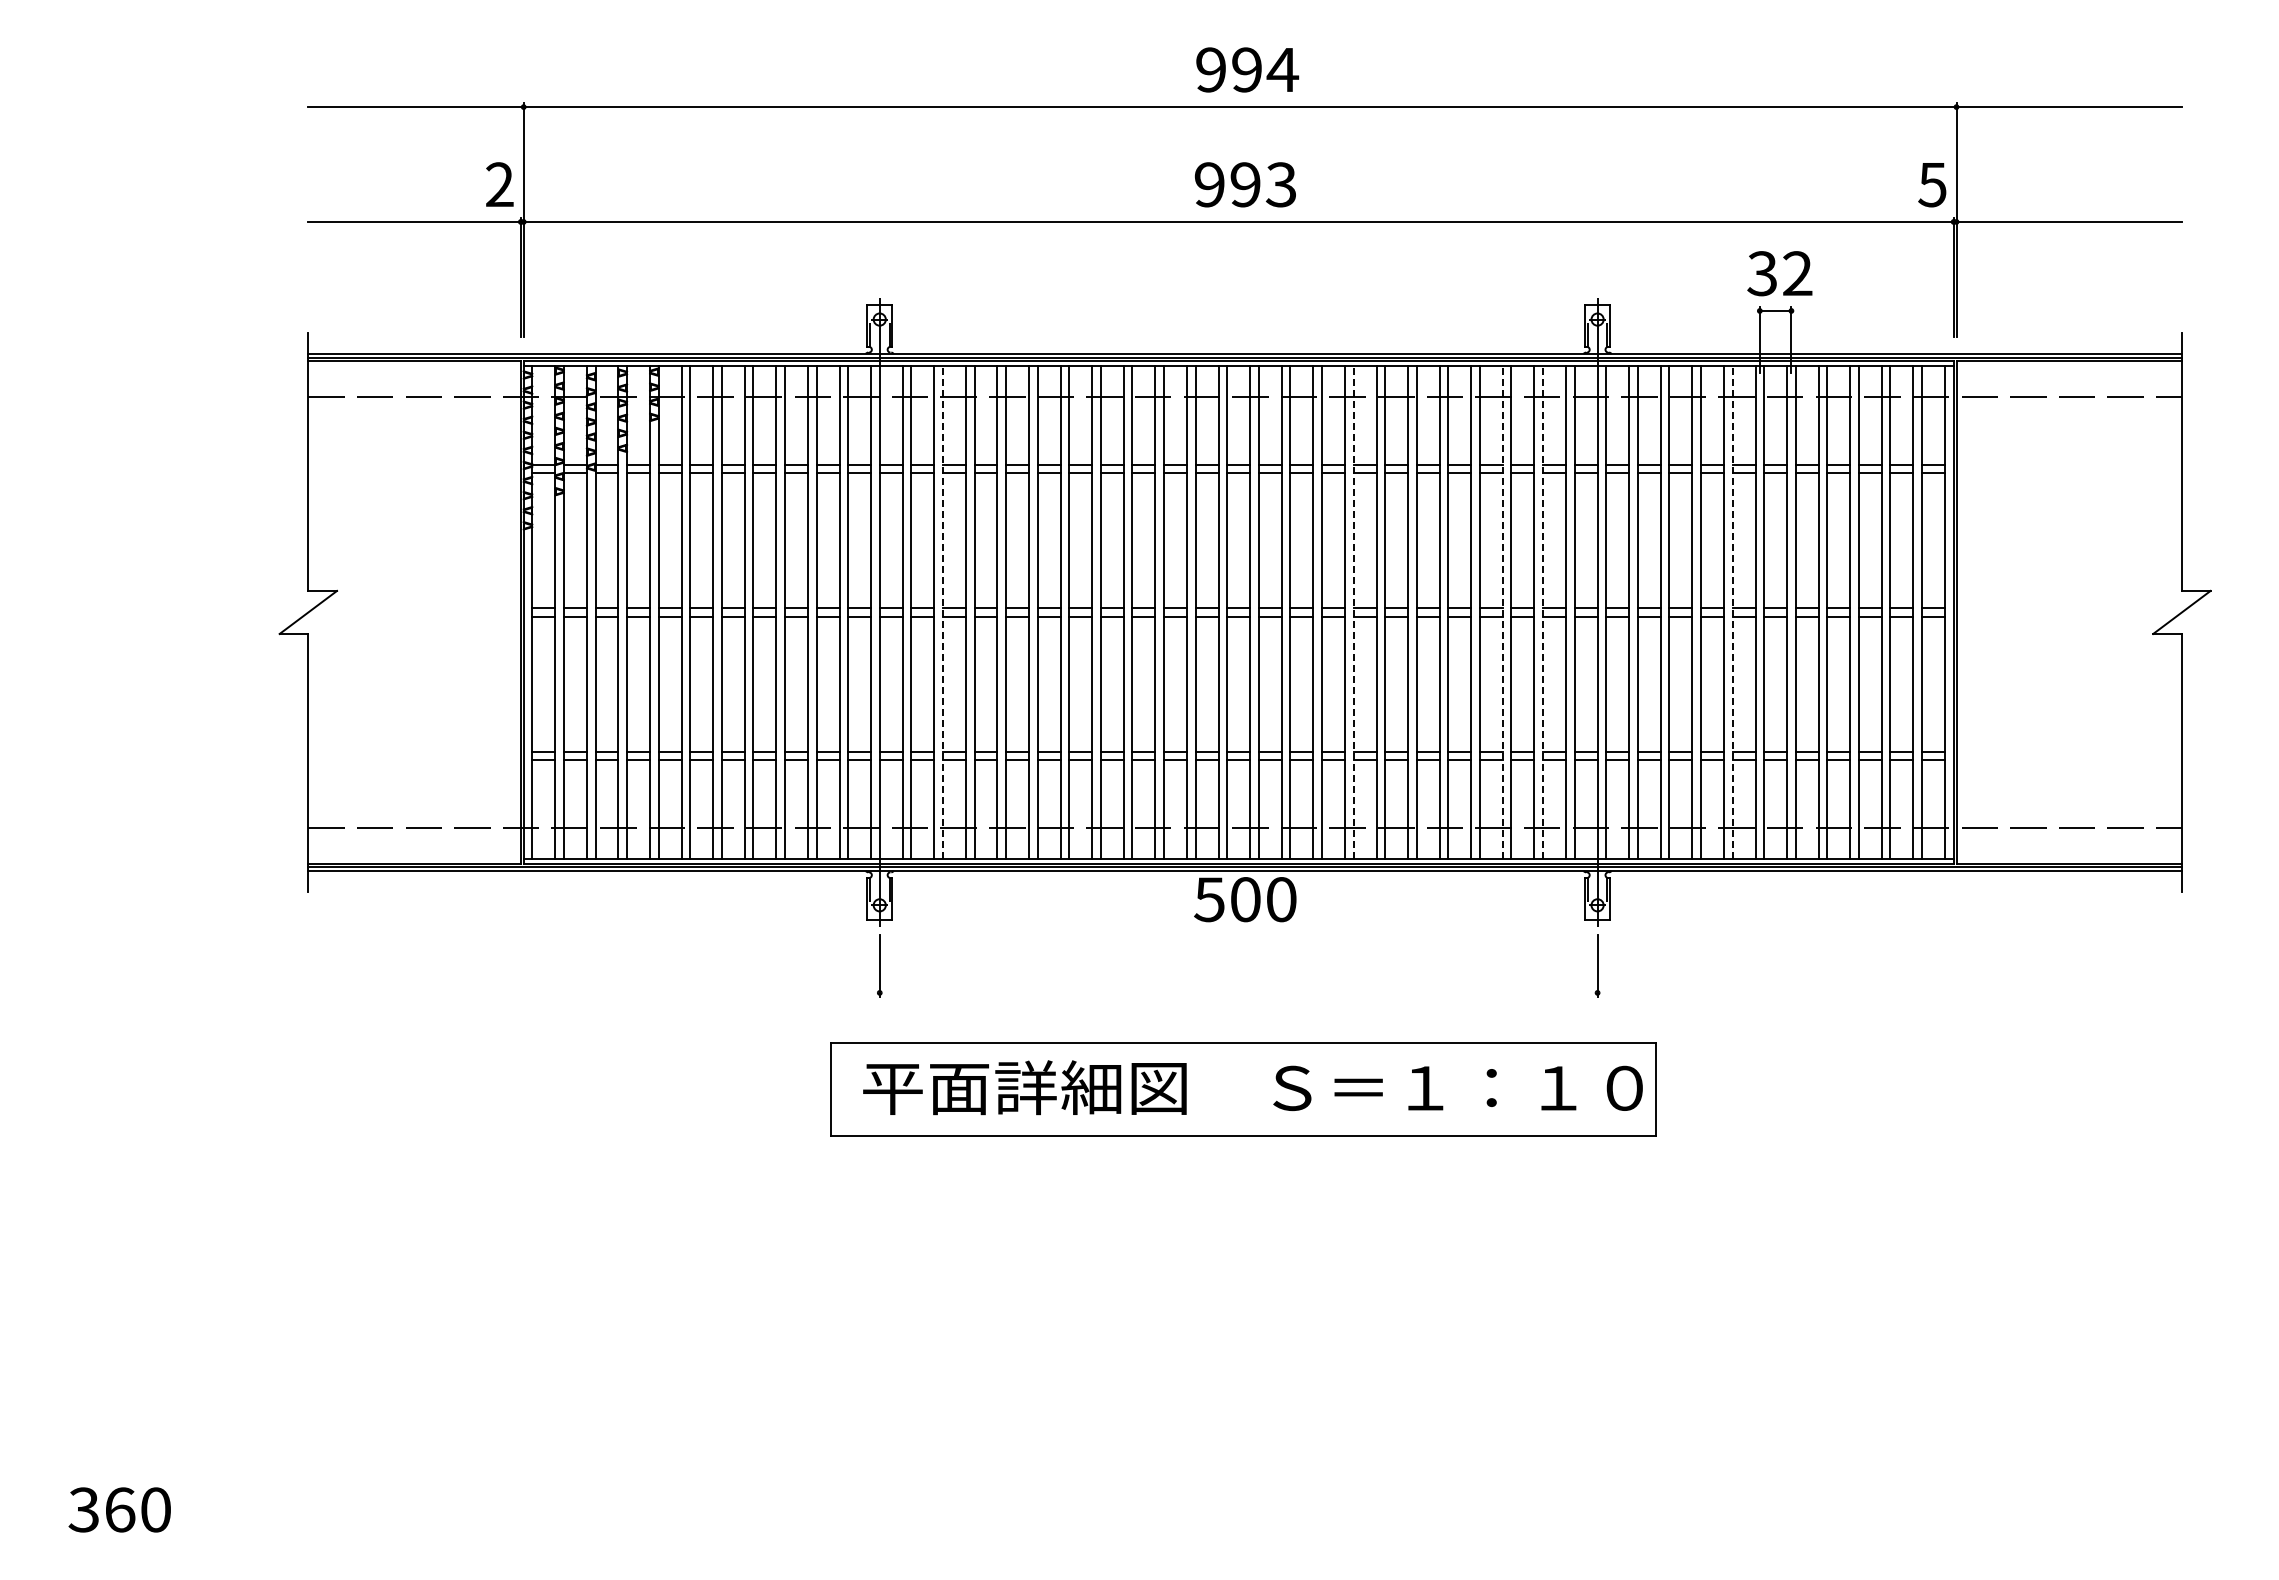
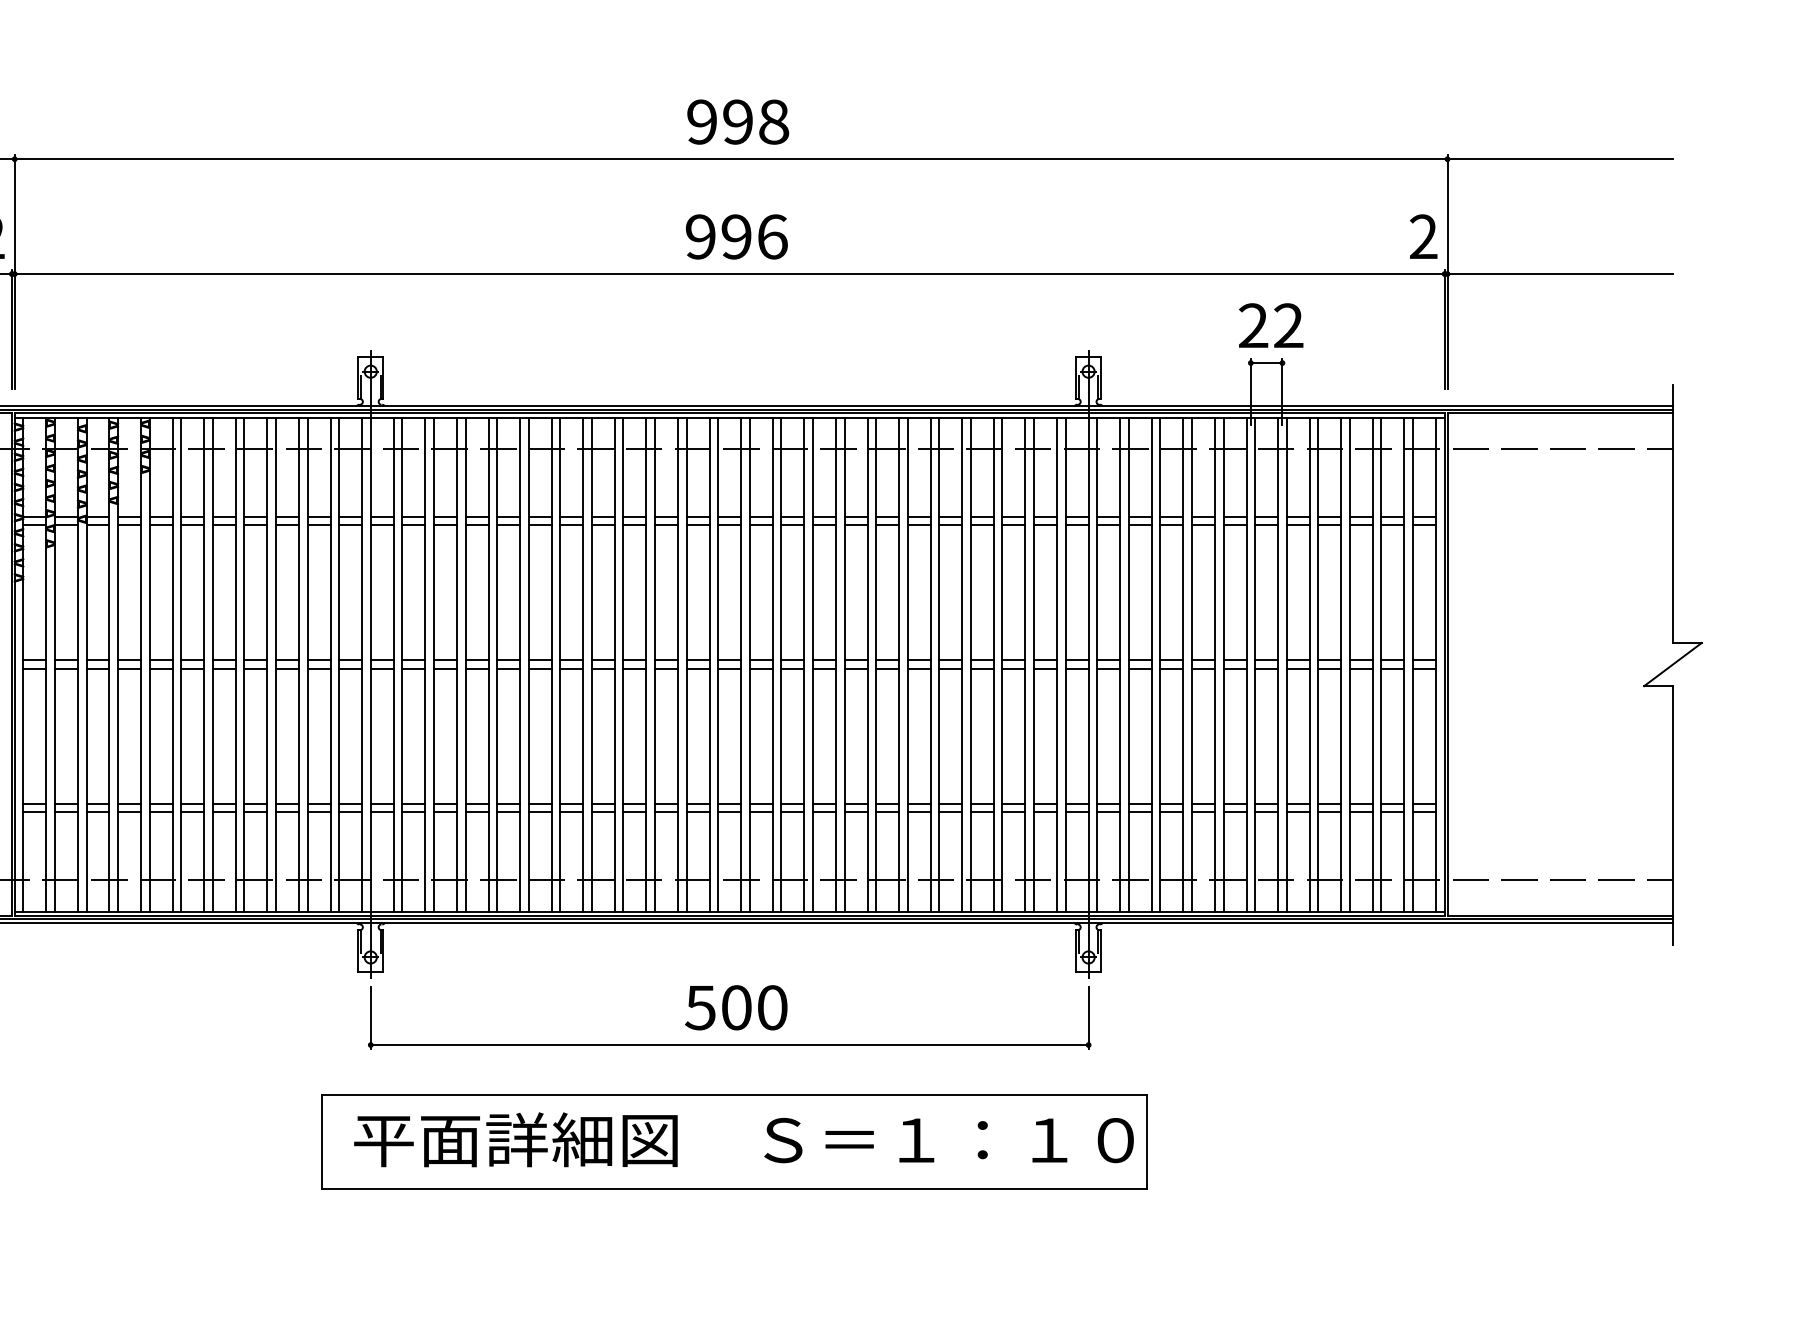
text: (1282, 69) -> (773, 121), 994 -> 998
text: (1280, 184) -> (771, 236), 993 -> 996
text: (1932, 184) -> (1423, 236), 5 -> 2
text: (1762, 273) -> (1253, 325), 32 -> 22
line: (942, 612) -> (433, 664), dashed -> solid
line: (1353, 612) -> (844, 664), dashed -> solid
line: (1502, 612) -> (993, 664), dashed -> solid
line: (1543, 612) -> (1034, 664), dashed -> solid
line: (1732, 612) -> (1223, 664), dashed -> solid
text: (1245, 899) -> (736, 1007), moved
line: (1238, 992) -> (729, 1044), added

